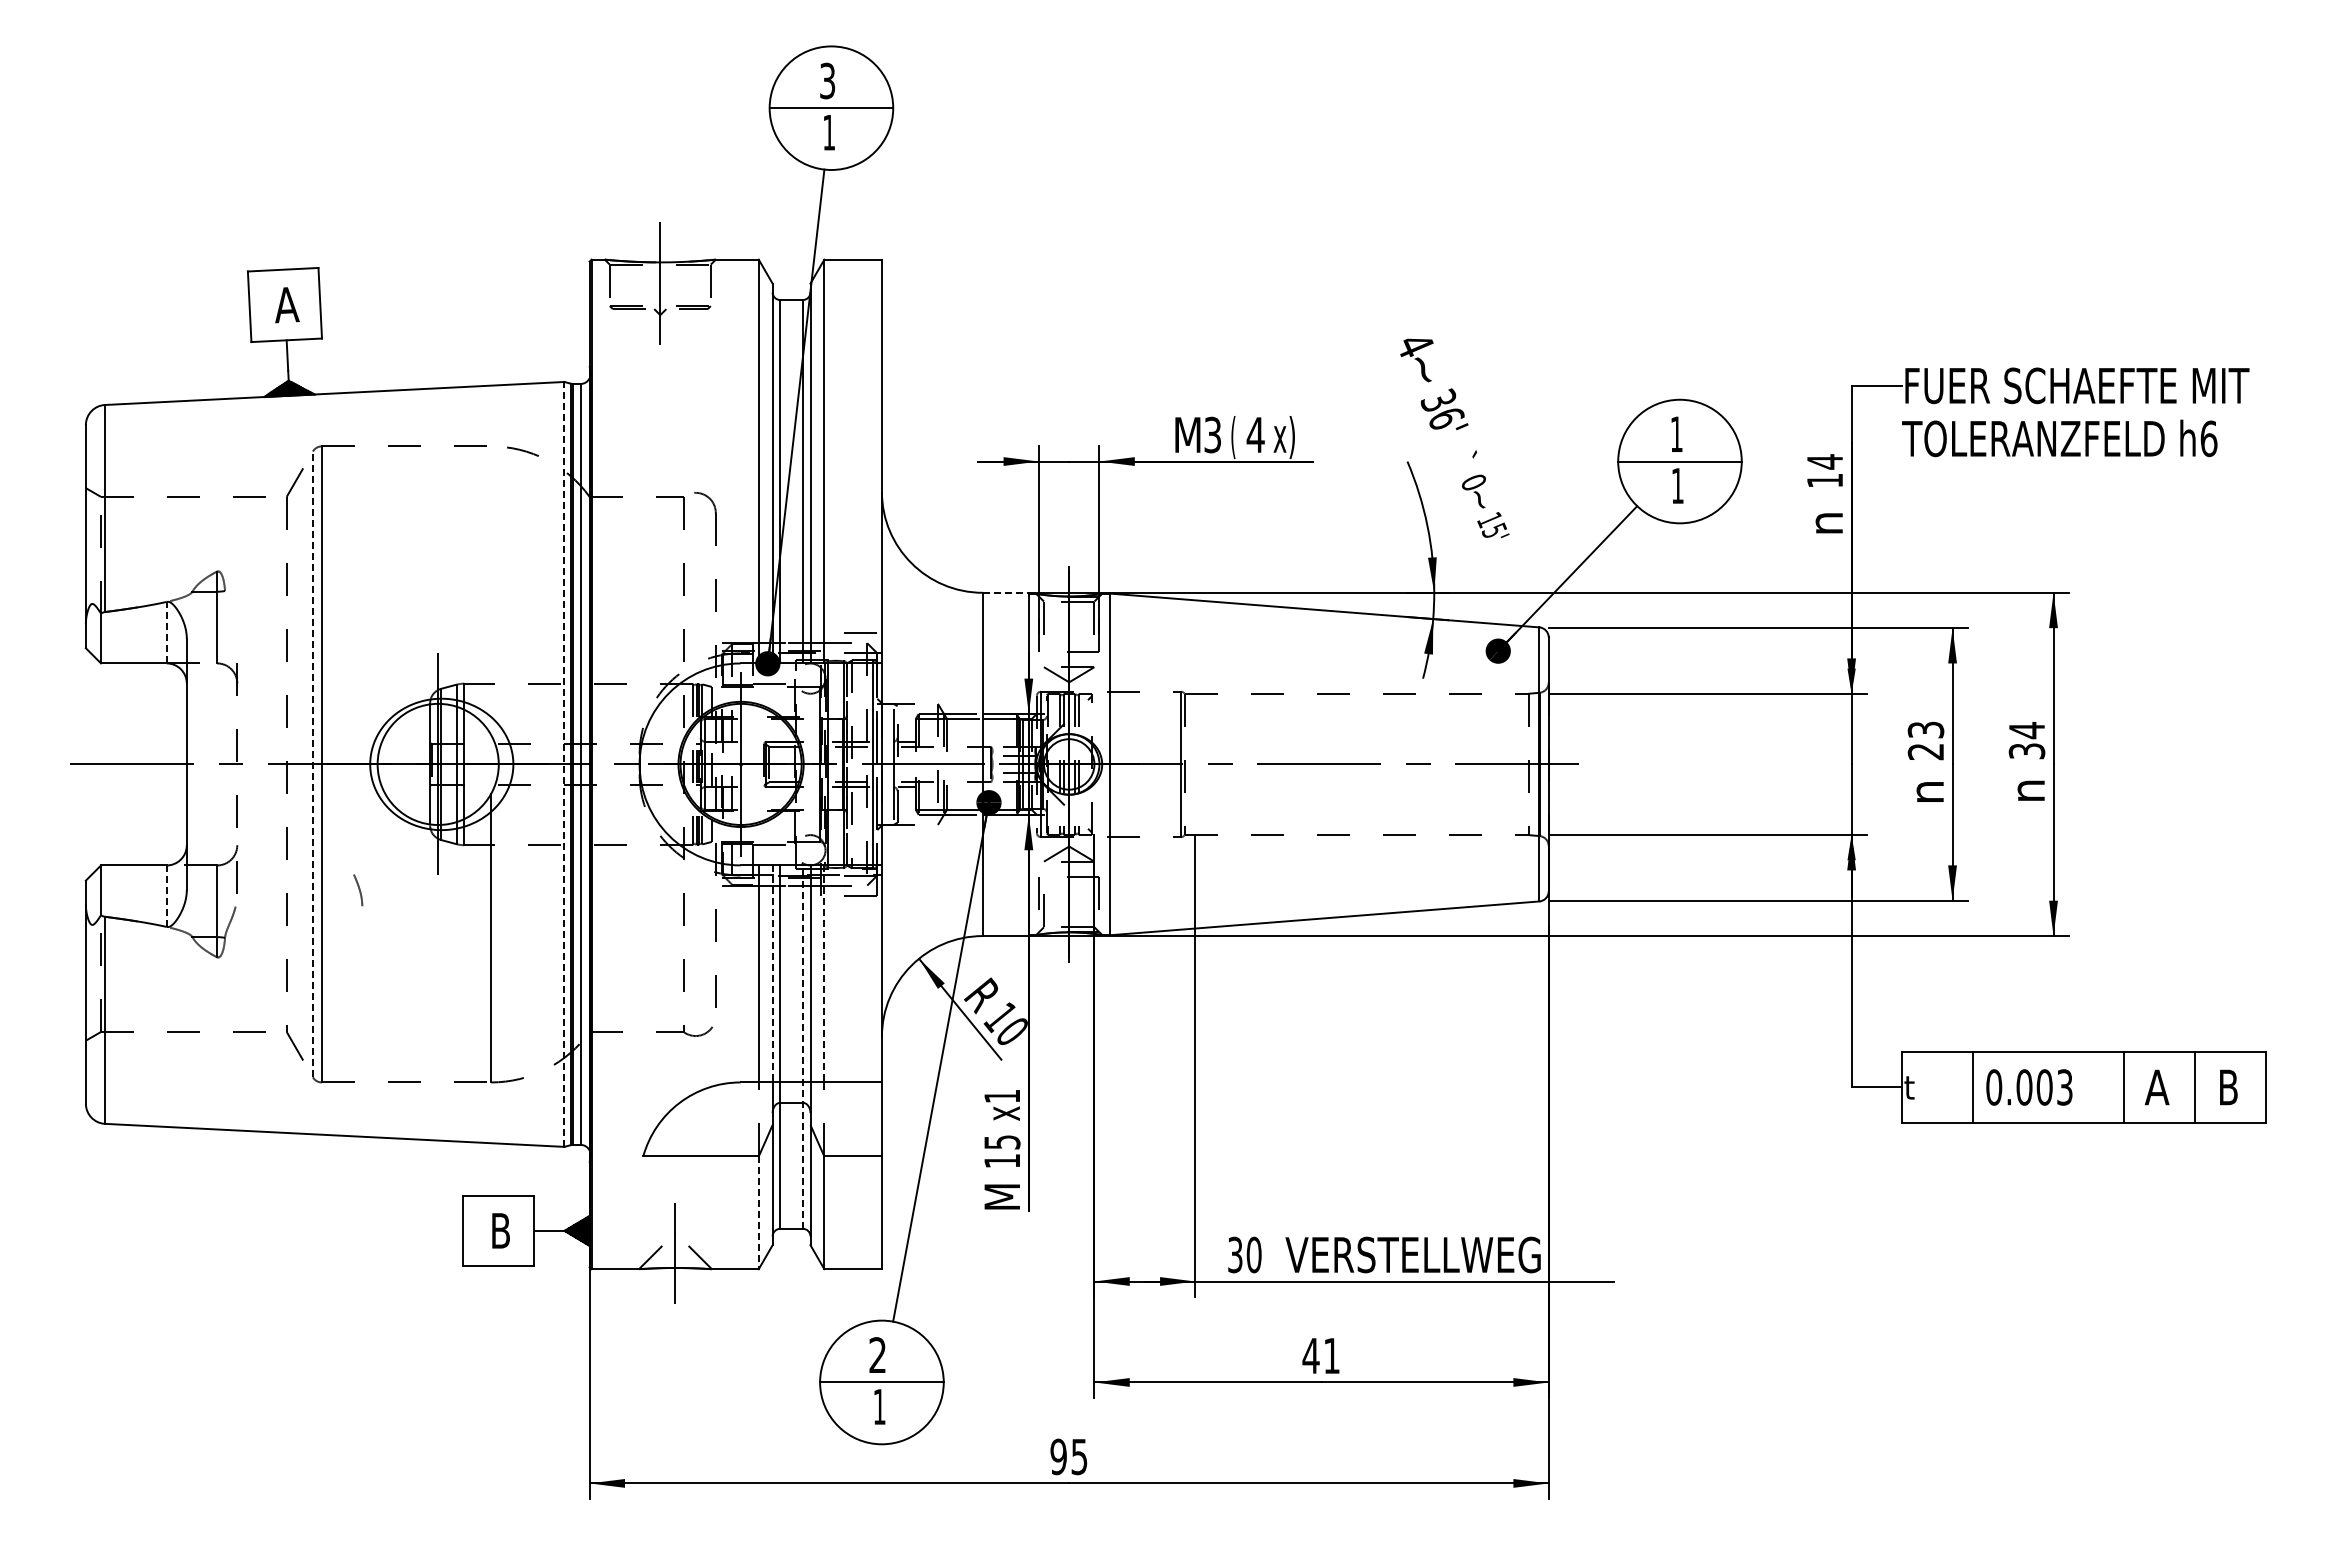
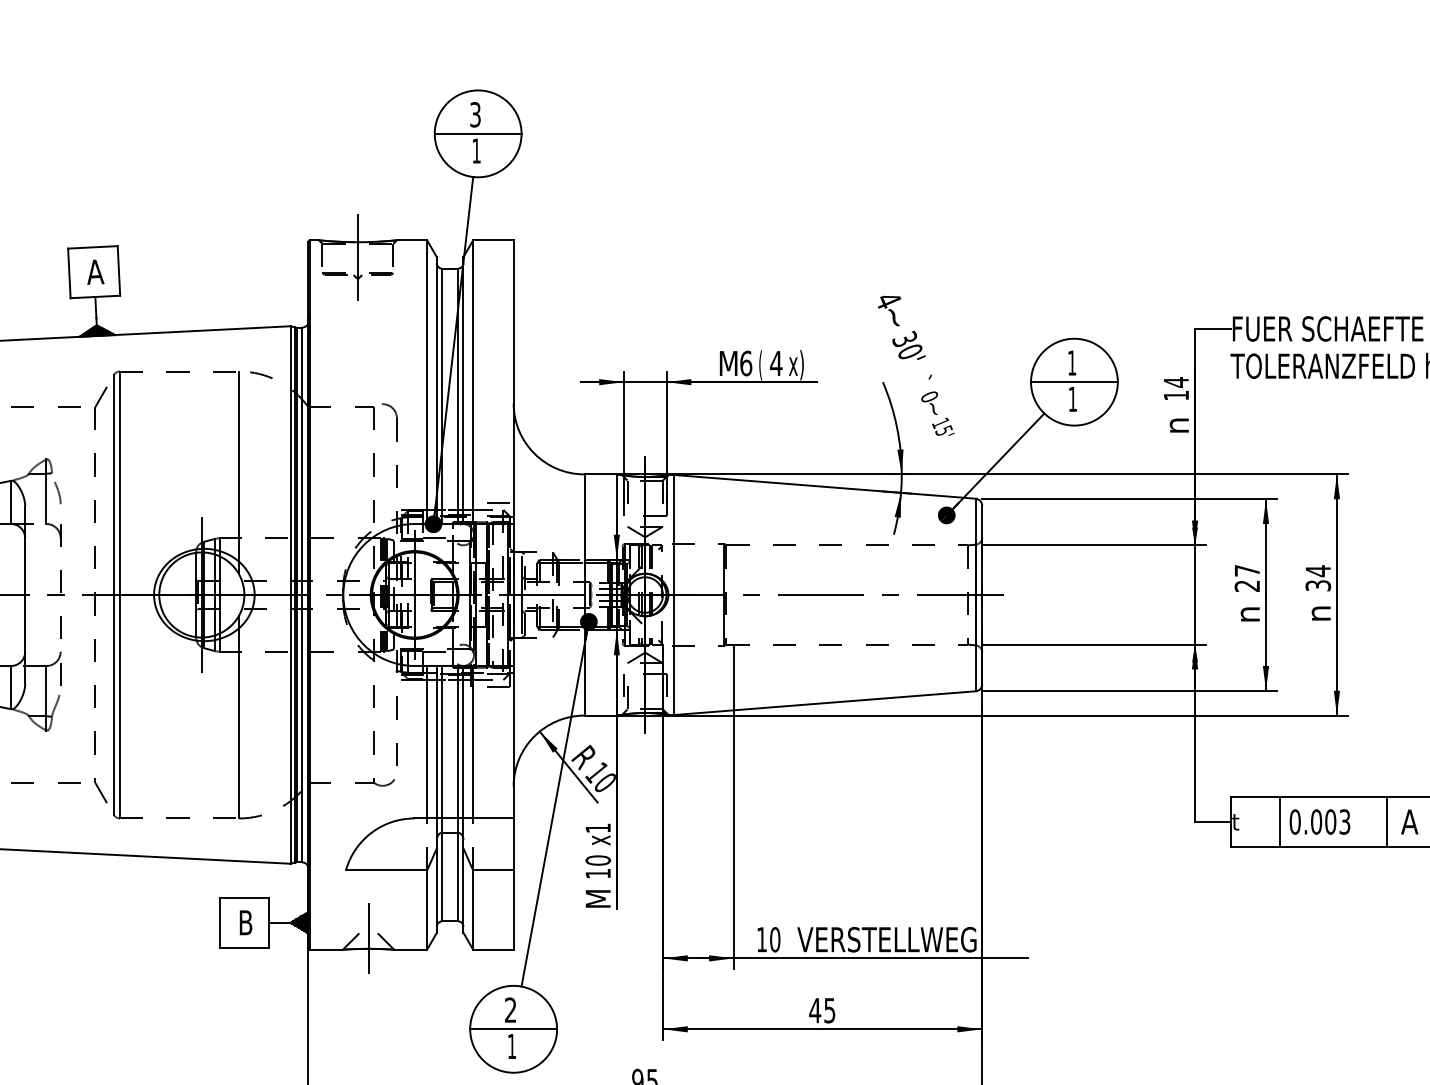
text: (1446, 418) -> (910, 351), 36' -> 30'
text: (1212, 434) -> (745, 363), 3 -> 6
line: (491, 590) -> (239, 472), added
line: (1005, 592) -> (600, 474), dashed -> solid
line: (166, 632) -> (10, 502), dashed -> solid
text: (1925, 729) -> (1246, 570), 23 -> 27
line: (564, 763) -> (290, 594), dashed -> solid
line: (312, 764) -> (113, 595), dashed -> solid
curve: (358, 889) -> (57, 492), moved
line: (166, 896) -> (10, 687), dashed -> solid
line: (772, 973) -> (436, 741), dashed -> solid
line: (824, 973) -> (473, 741), dashed -> solid
line: (802, 1047) -> (457, 793), dashed -> solid
text: (1002, 1141) -> (598, 859), 15 -> 10
line: (758, 1213) -> (426, 910), dashed -> solid
text: (1235, 1254) -> (762, 939), 30 -> 10
text: (1331, 1356) -> (829, 1011), 41 -> 45

